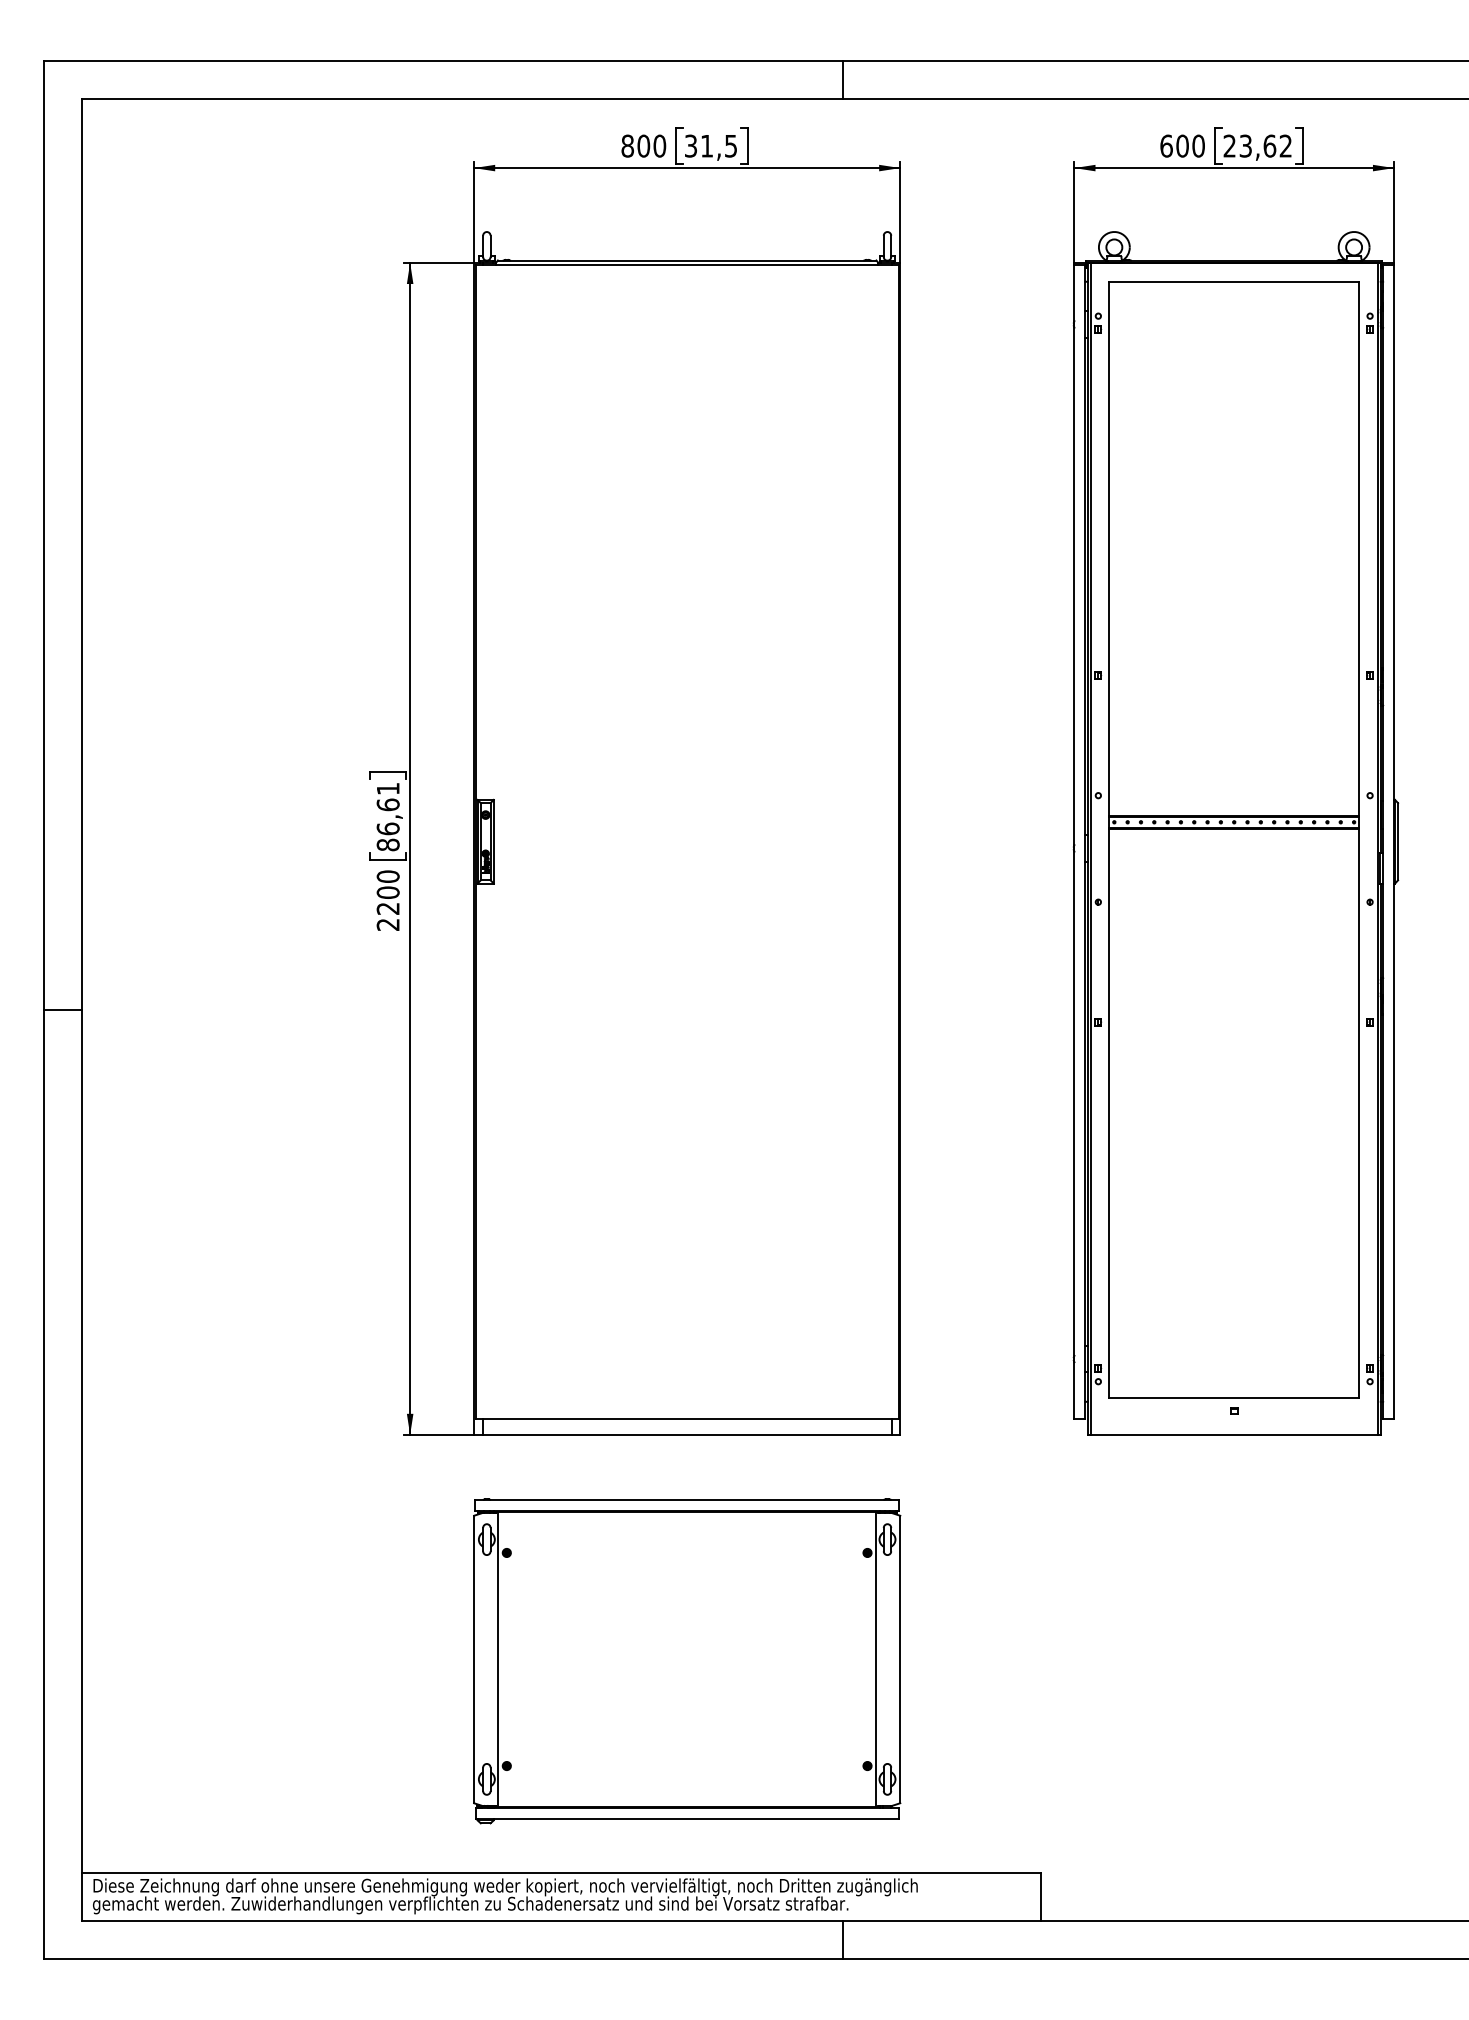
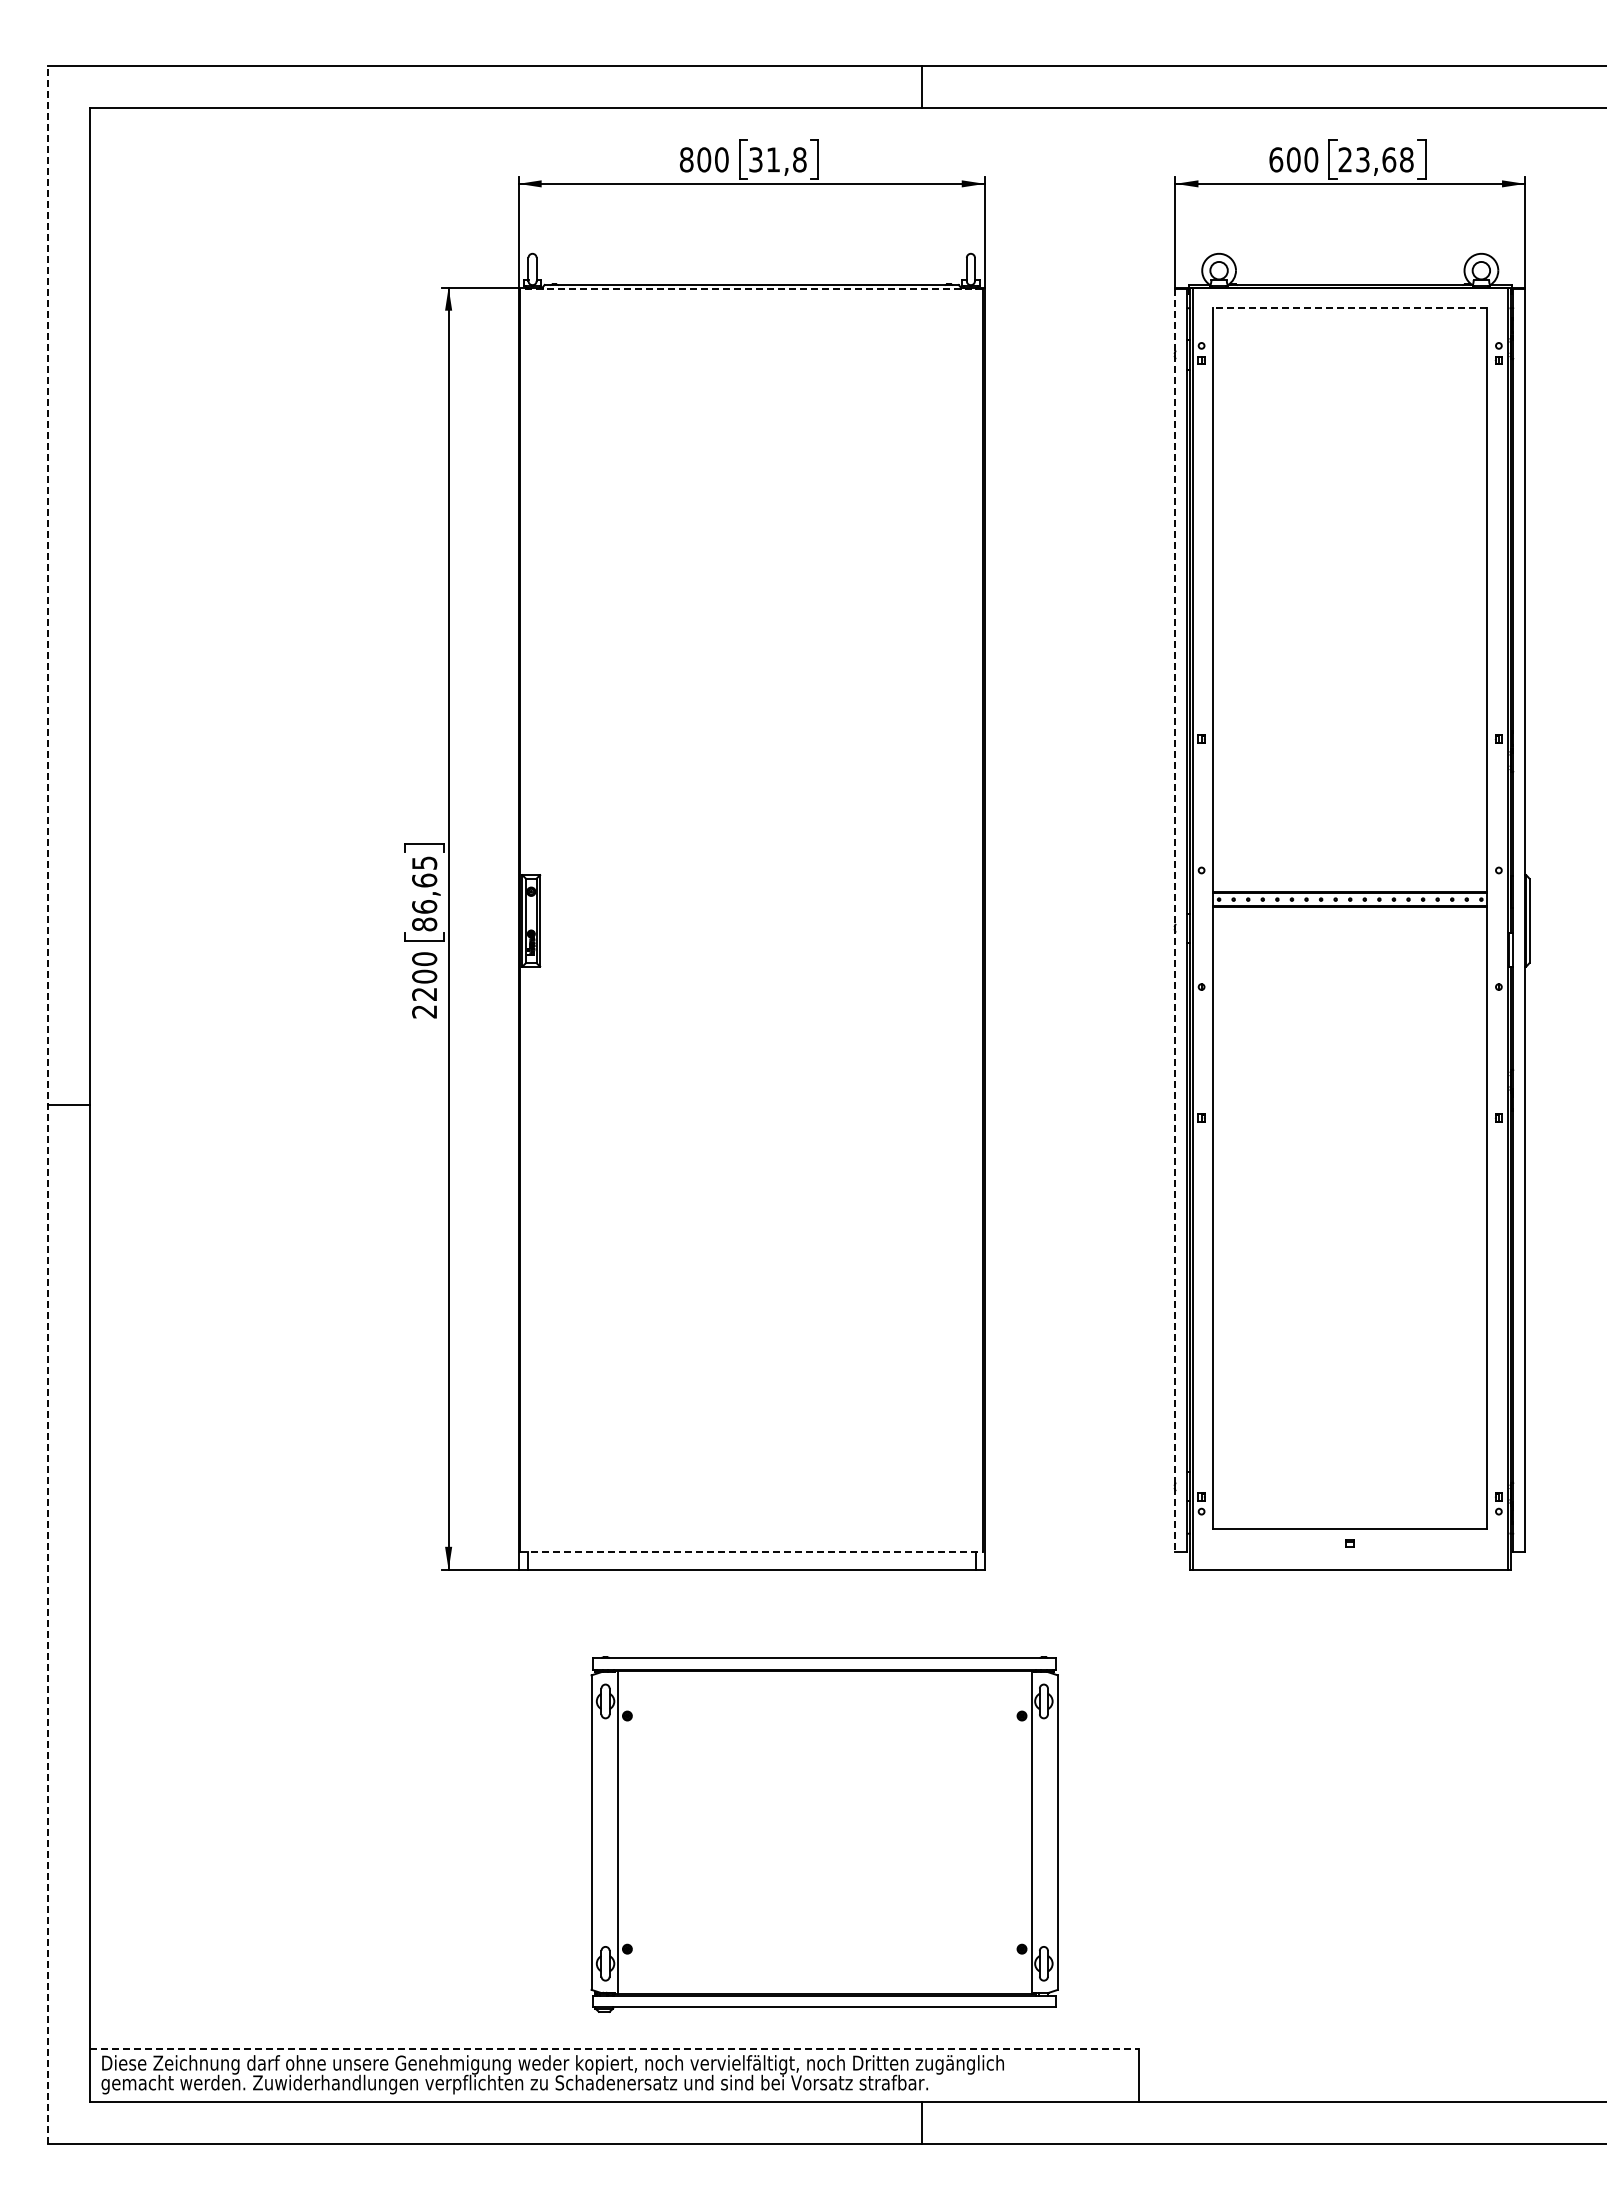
text: (730, 145) -> (799, 159), 31,5 -> 31,8
text: (1285, 145) -> (1406, 159), 23,62 -> 23,68
line: (686, 264) -> (751, 289), solid -> dashed
line: (1234, 281) -> (1350, 308), solid -> dashed
text: (388, 788) -> (424, 862), 86,61 -> 86,65
line: (1074, 841) -> (1175, 920), solid -> dashed
line: (44, 1010) -> (48, 1105), solid -> dashed
line: (687, 1419) -> (752, 1552), solid -> dashed
part: (686, 1661) -> (824, 1834), moved
line: (561, 1873) -> (614, 2049), solid -> dashed

